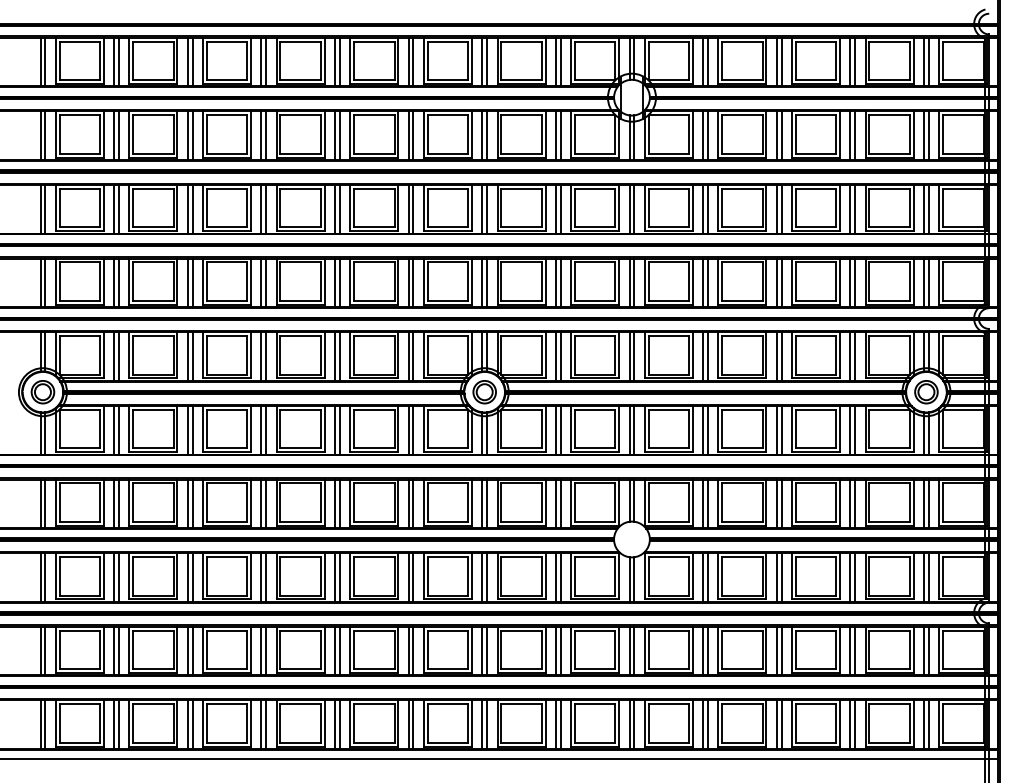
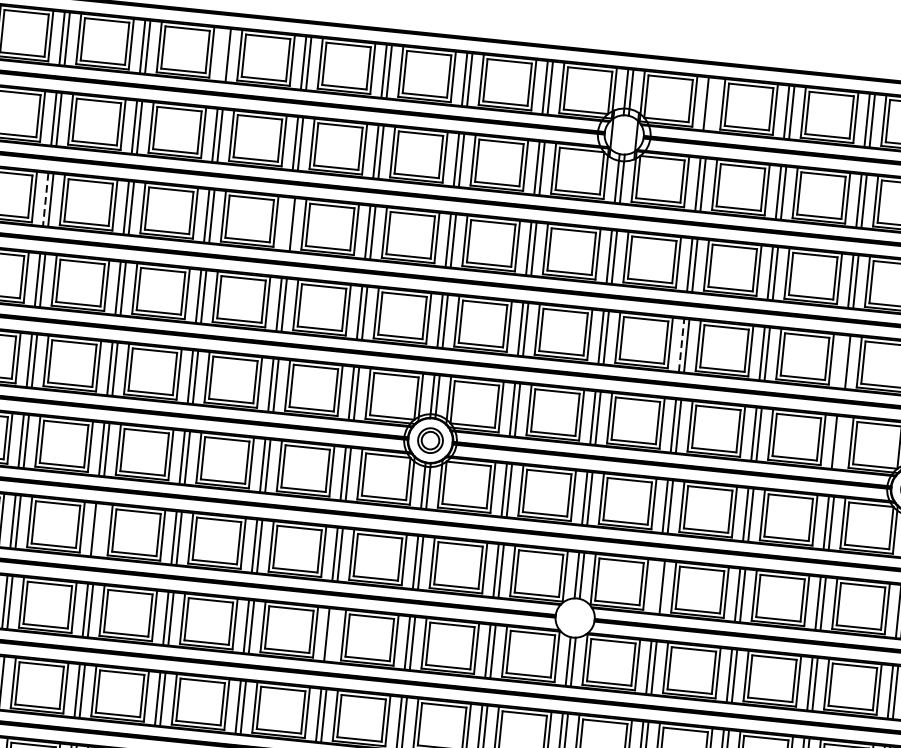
line: (261, 61) -> (223, 54), removed
line: (707, 61) -> (710, 103), removed
line: (114, 209) -> (45, 199), solid -> dashed
line: (335, 209) -> (287, 224), removed
line: (703, 282) -> (681, 344), solid -> dashed
line: (850, 282) -> (842, 361), removed
line: (855, 356) -> (839, 442), removed
line: (192, 503) -> (98, 529), removed
line: (703, 503) -> (657, 586), removed
line: (413, 577) -> (332, 635), removed

